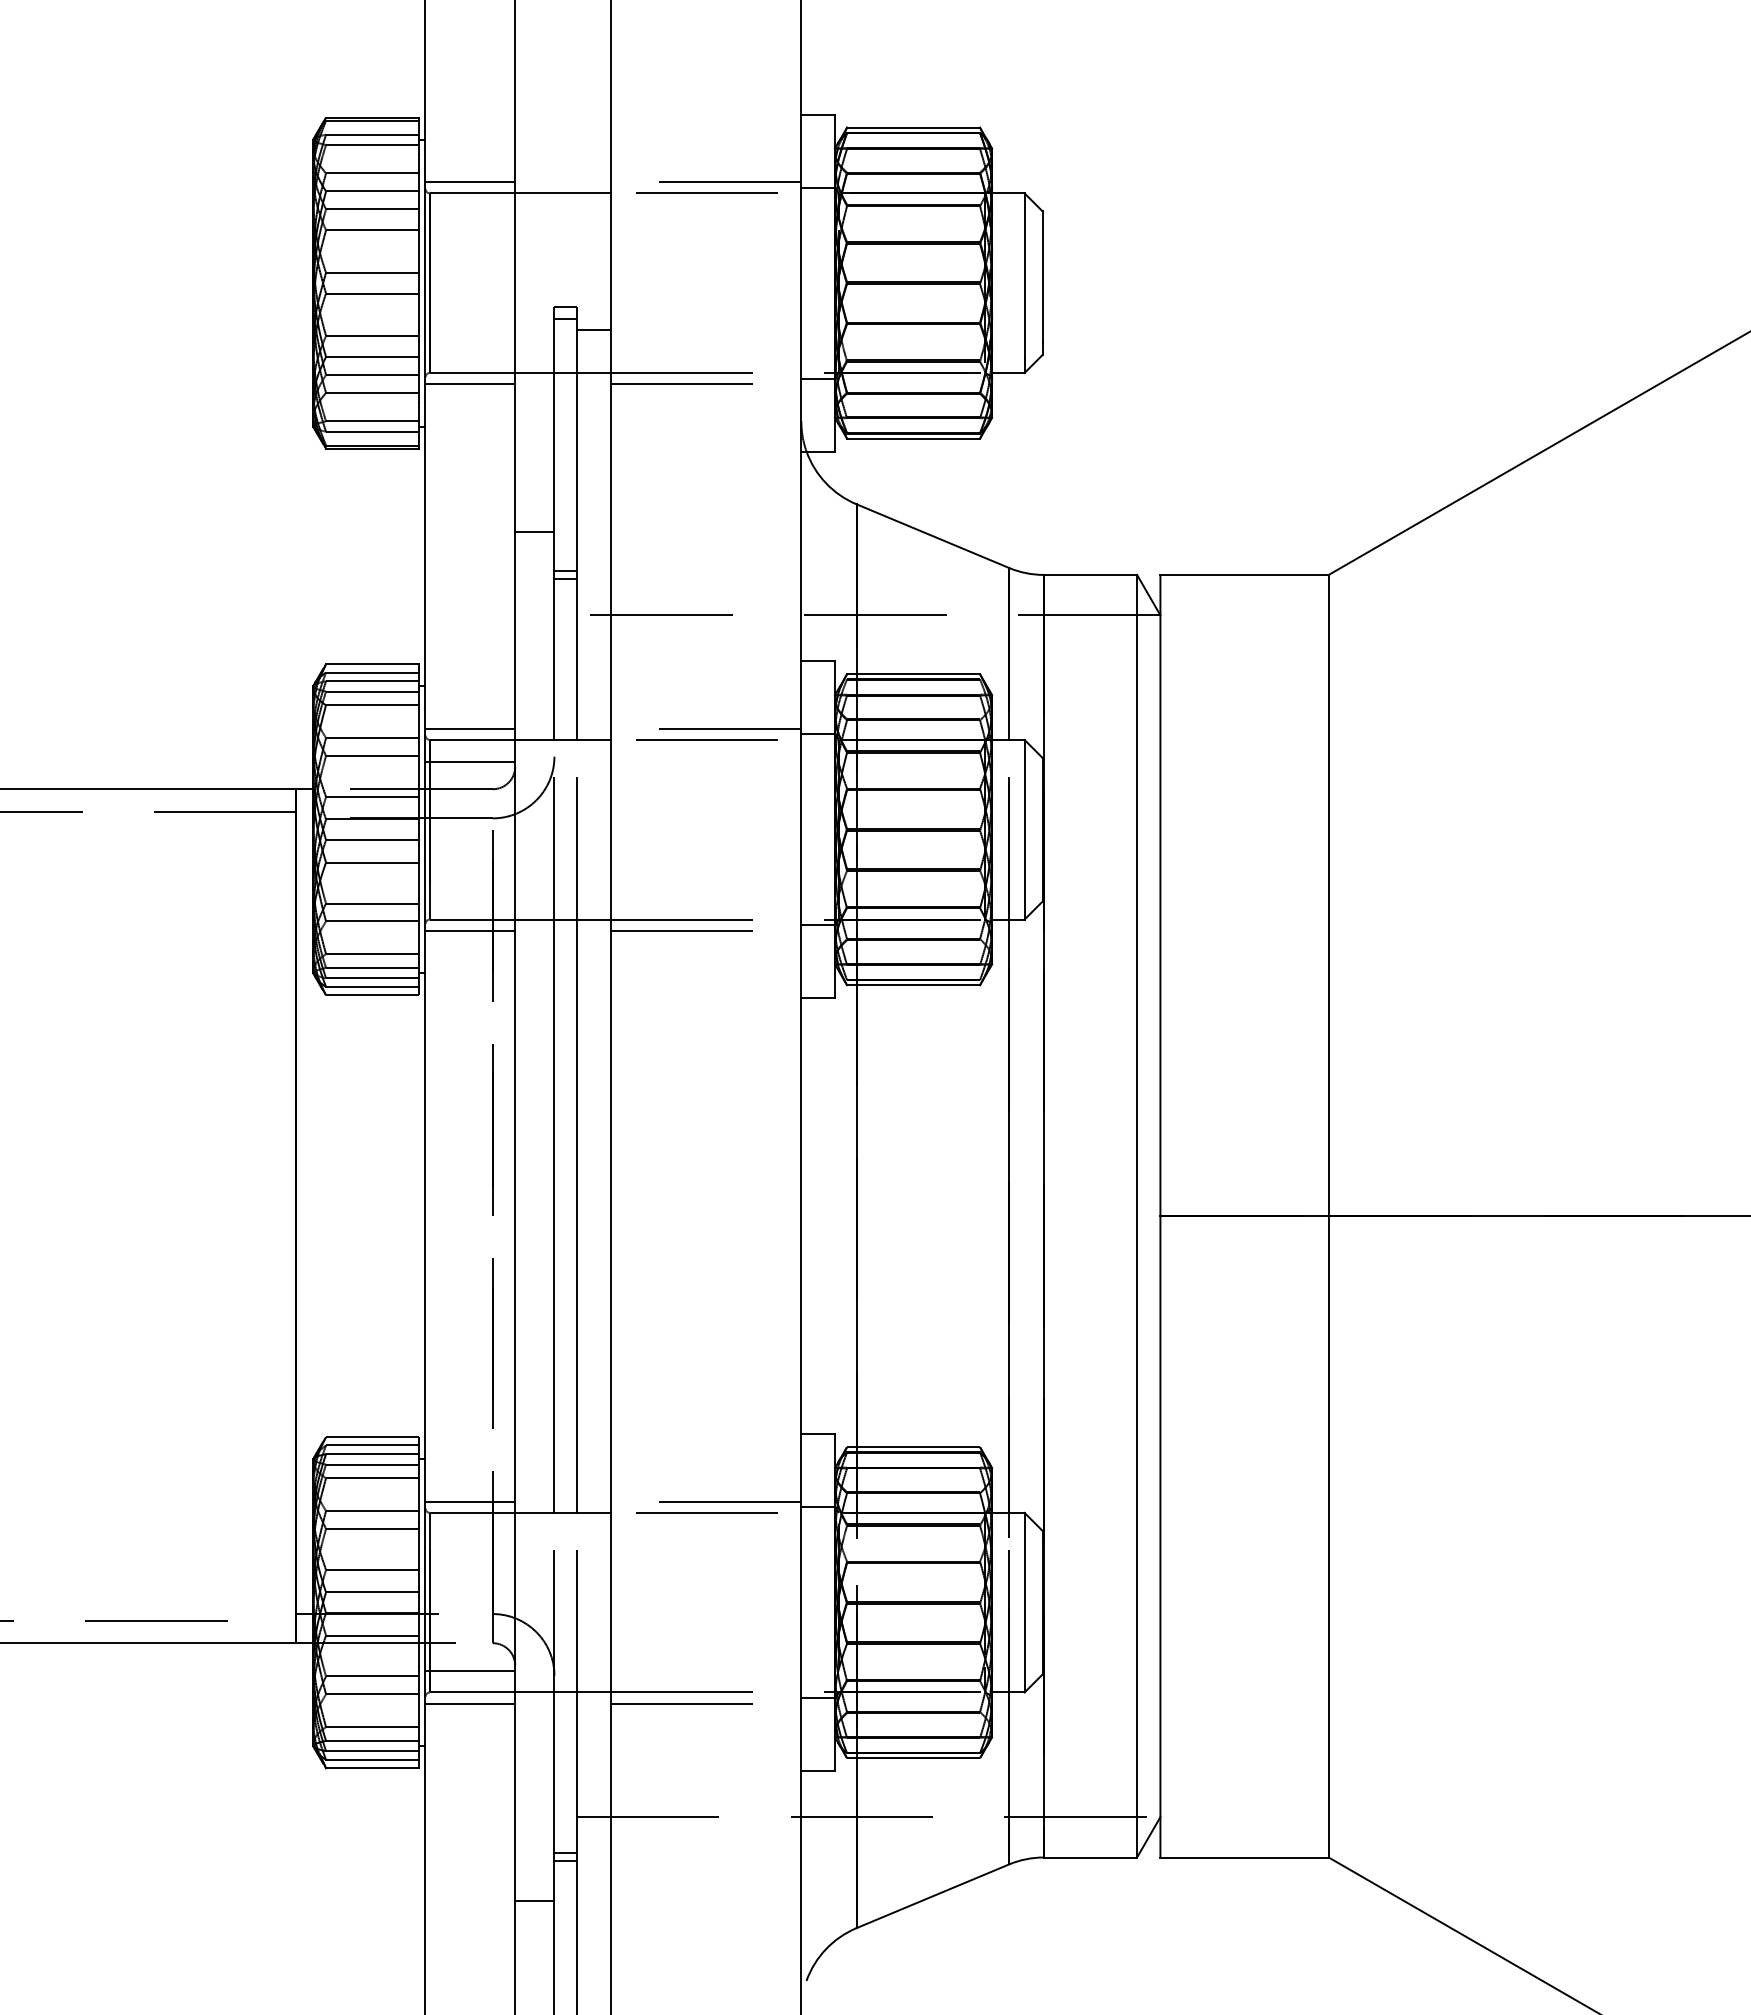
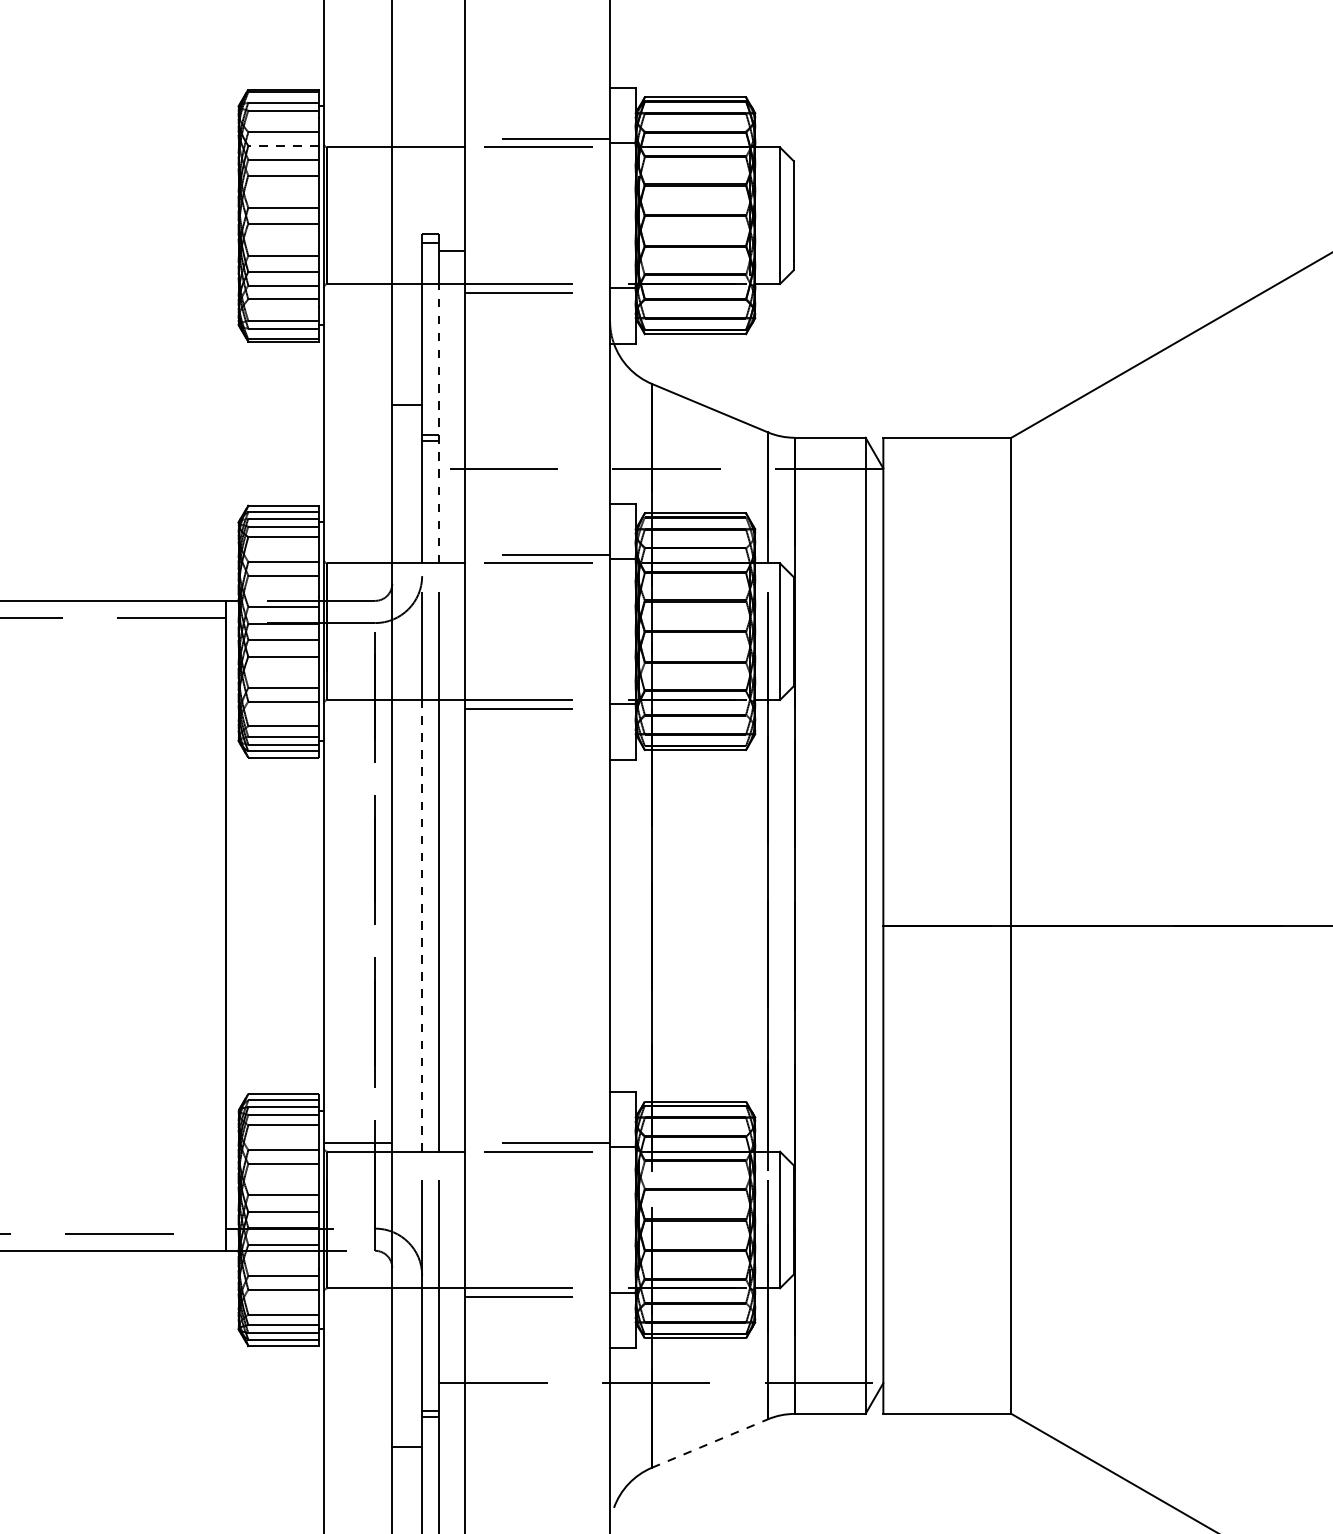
line: (470, 182) -> (358, 139), removed
line: (371, 191) -> (282, 145), solid -> dashed
line: (470, 384) -> (358, 292), removed
line: (576, 556) -> (438, 423), solid -> dashed
line: (470, 728) -> (358, 554), removed
line: (470, 761) -> (358, 579), removed
line: (470, 930) -> (358, 708), removed
line: (554, 1216) -> (422, 926), solid -> dashed
line: (470, 1670) -> (358, 1271), removed
line: (470, 1703) -> (358, 1296), removed
line: (932, 1896) -> (709, 1443), solid -> dashed

